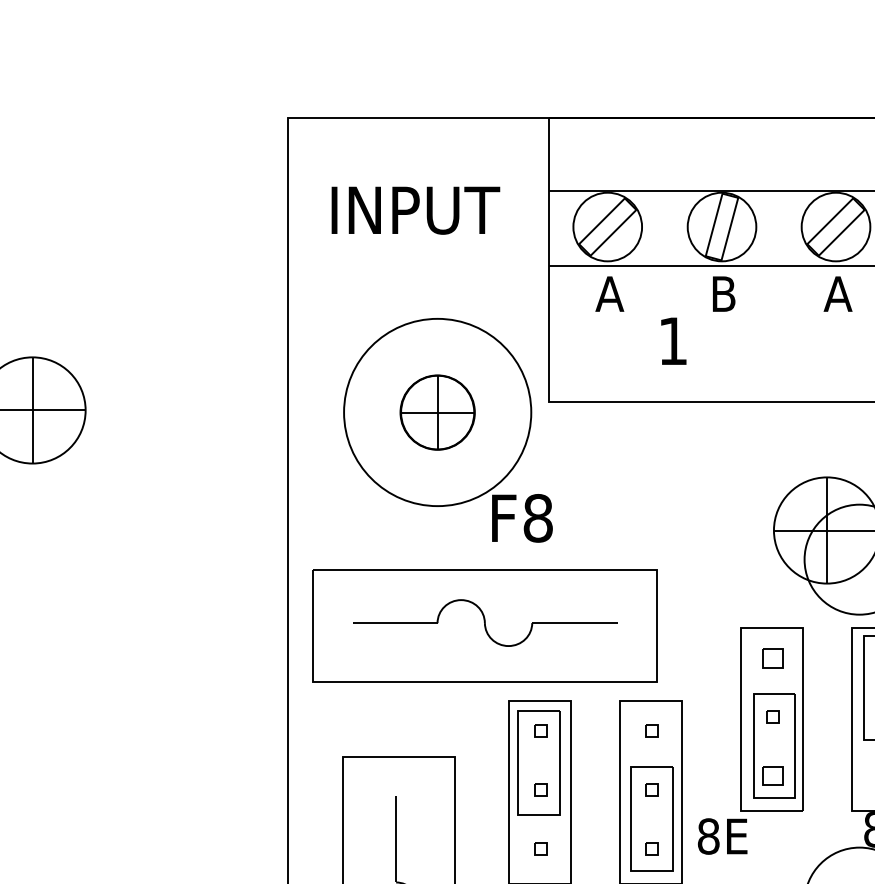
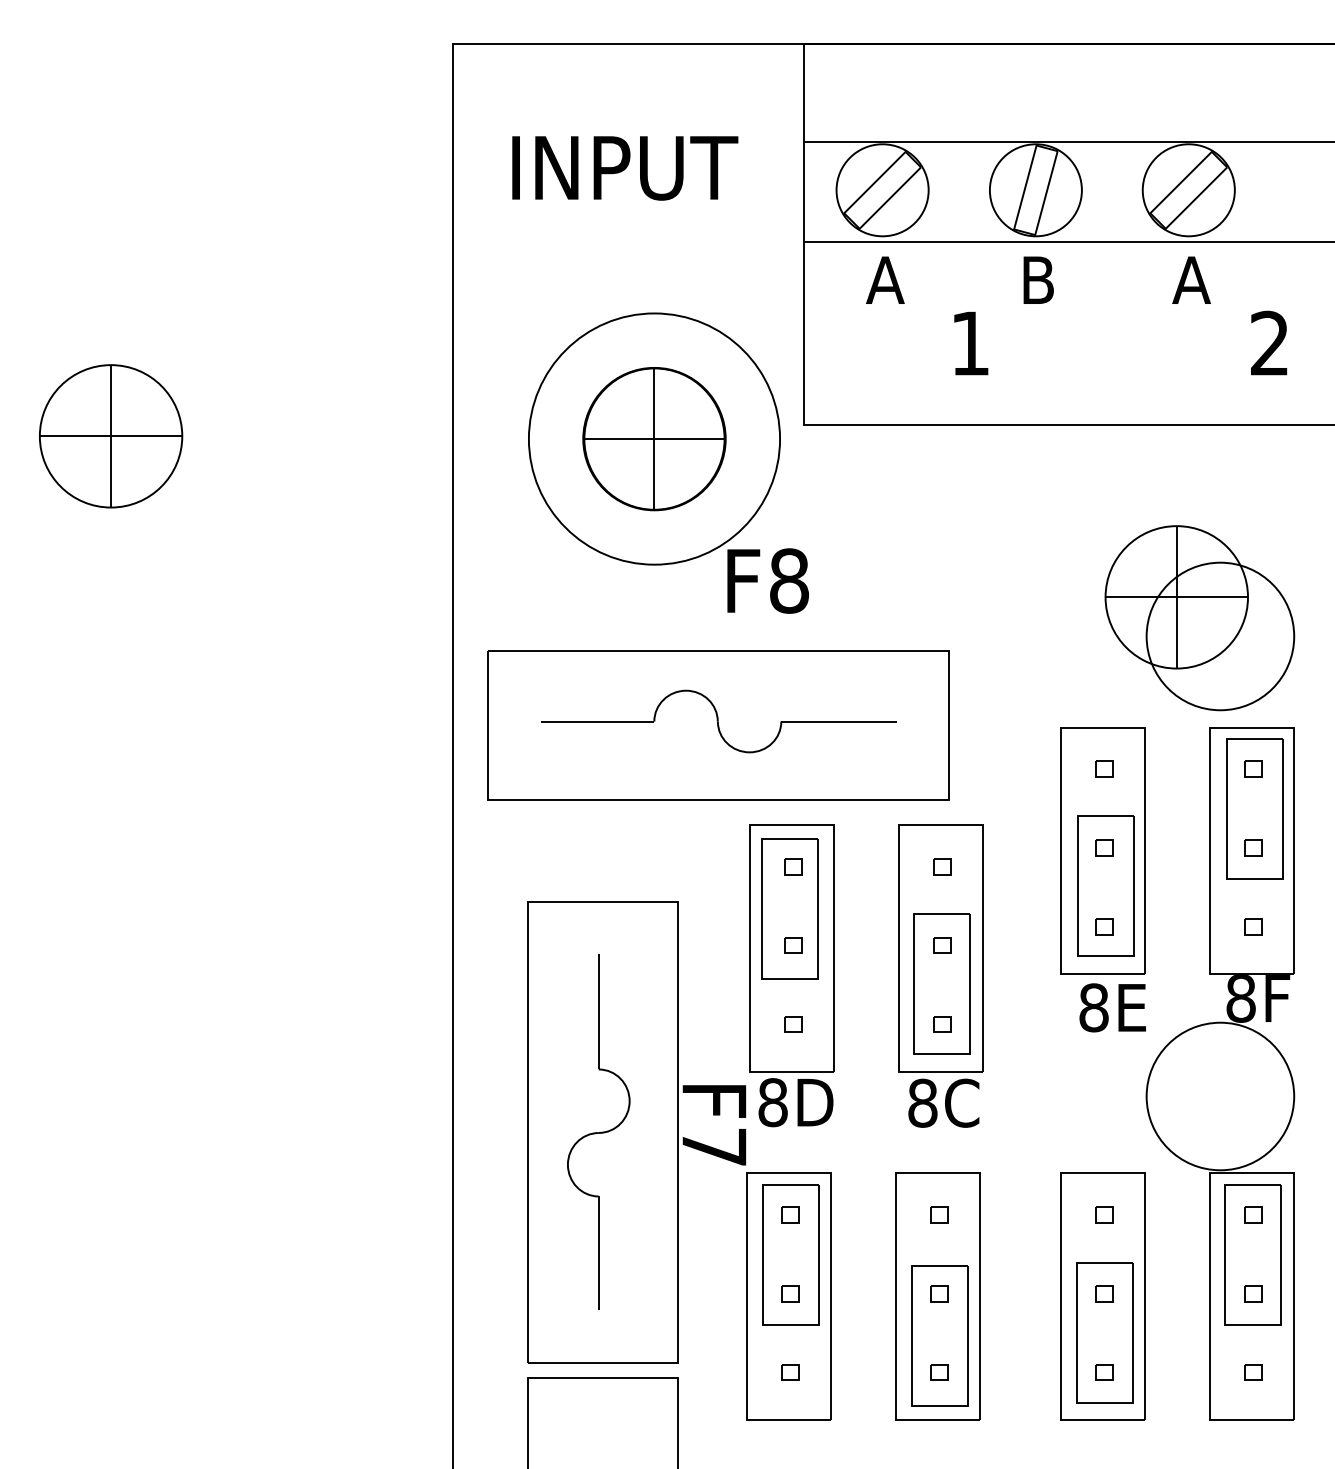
part: (437, 412) -> (654, 439), size x1.43
part: (773, 658) -> (1104, 768), size x0.62
part: (773, 775) -> (1104, 926), size x0.62
text: (722, 836) -> (1112, 1007), moved

